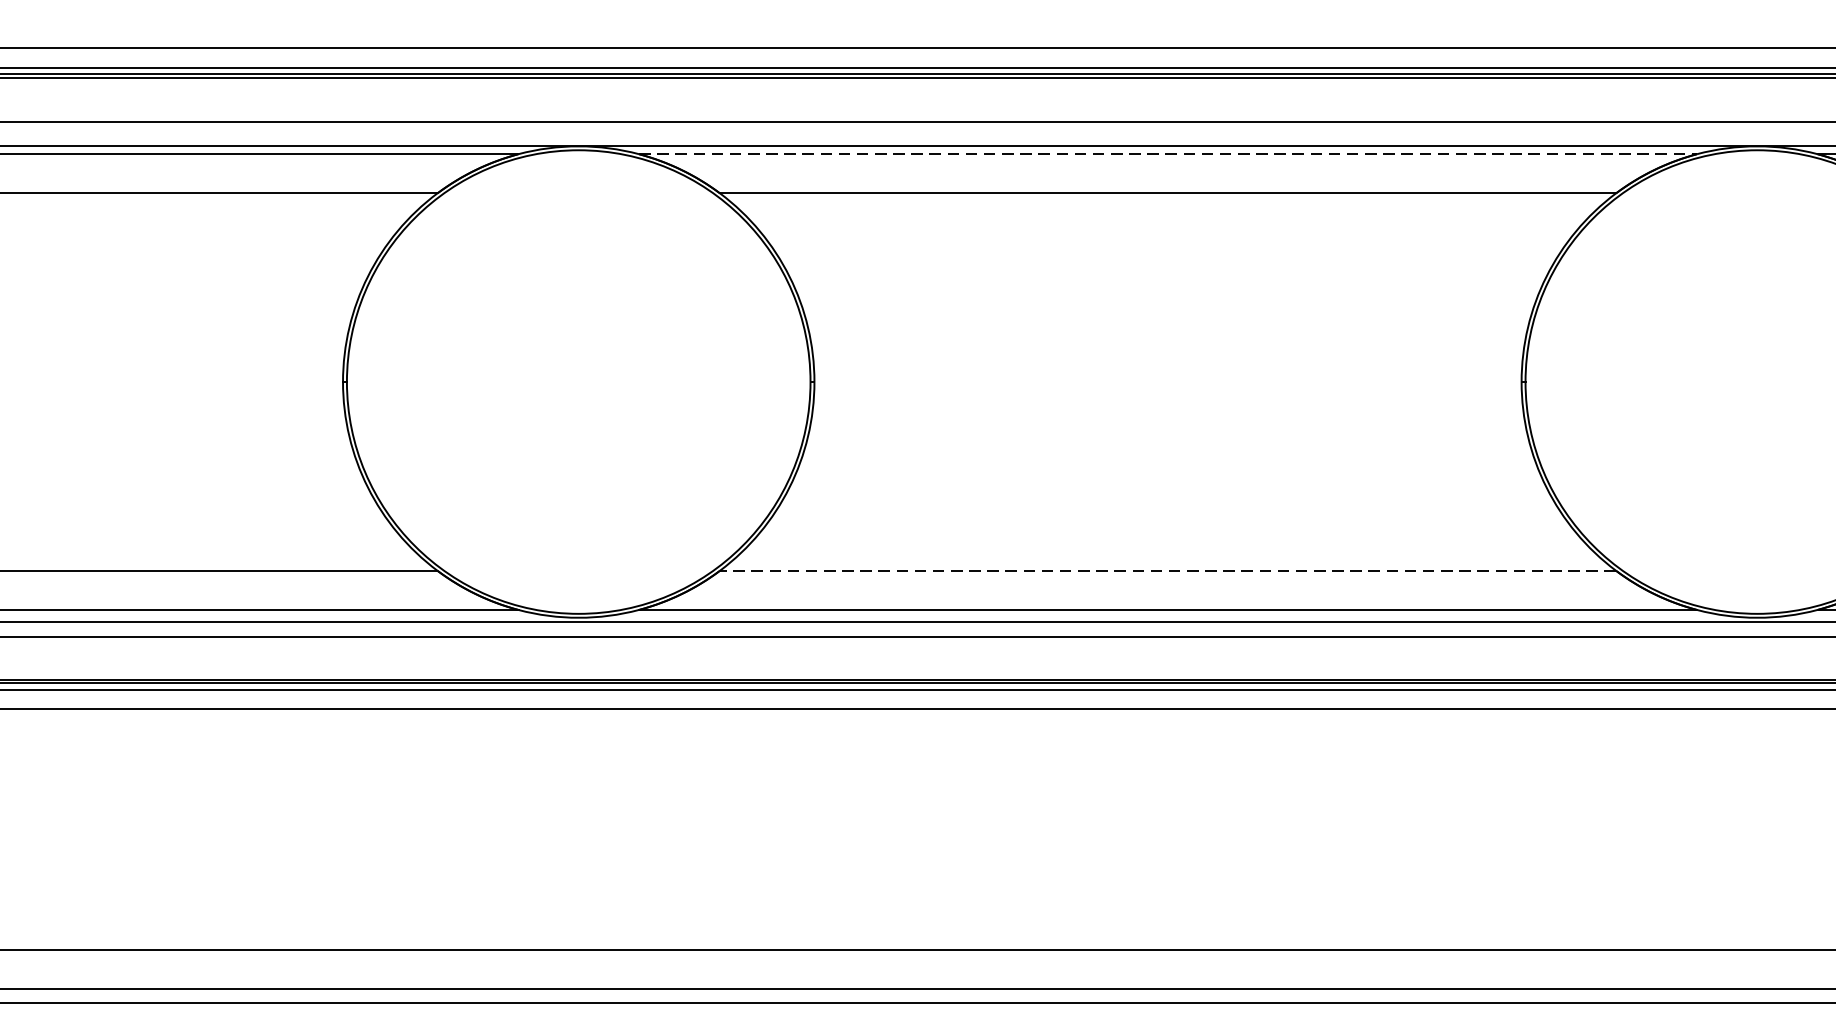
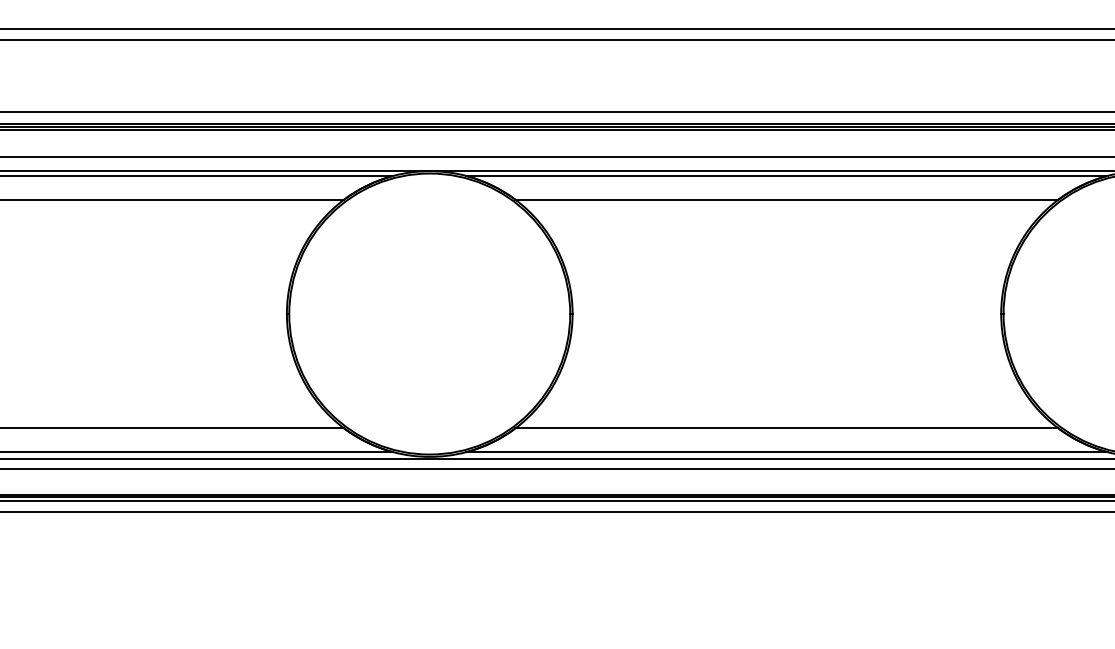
line: (1167, 153) -> (786, 175), dashed -> solid
line: (1167, 570) -> (786, 428), dashed -> solid

